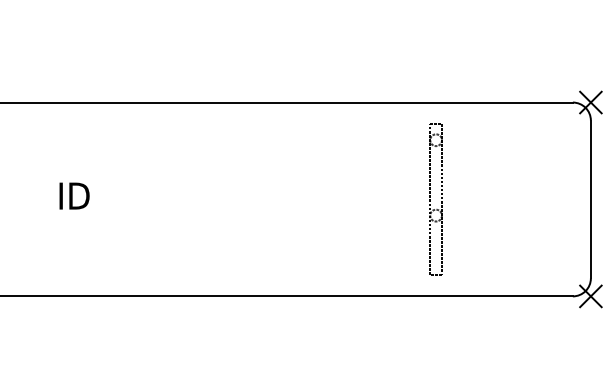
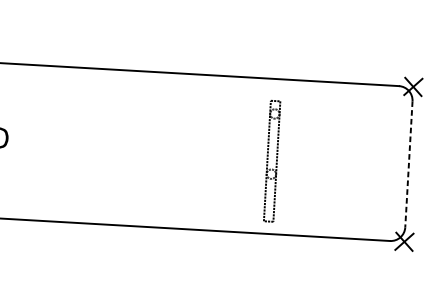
part: (435, 199) -> (271, 161), moved
line: (590, 199) -> (408, 164), solid -> dashed

